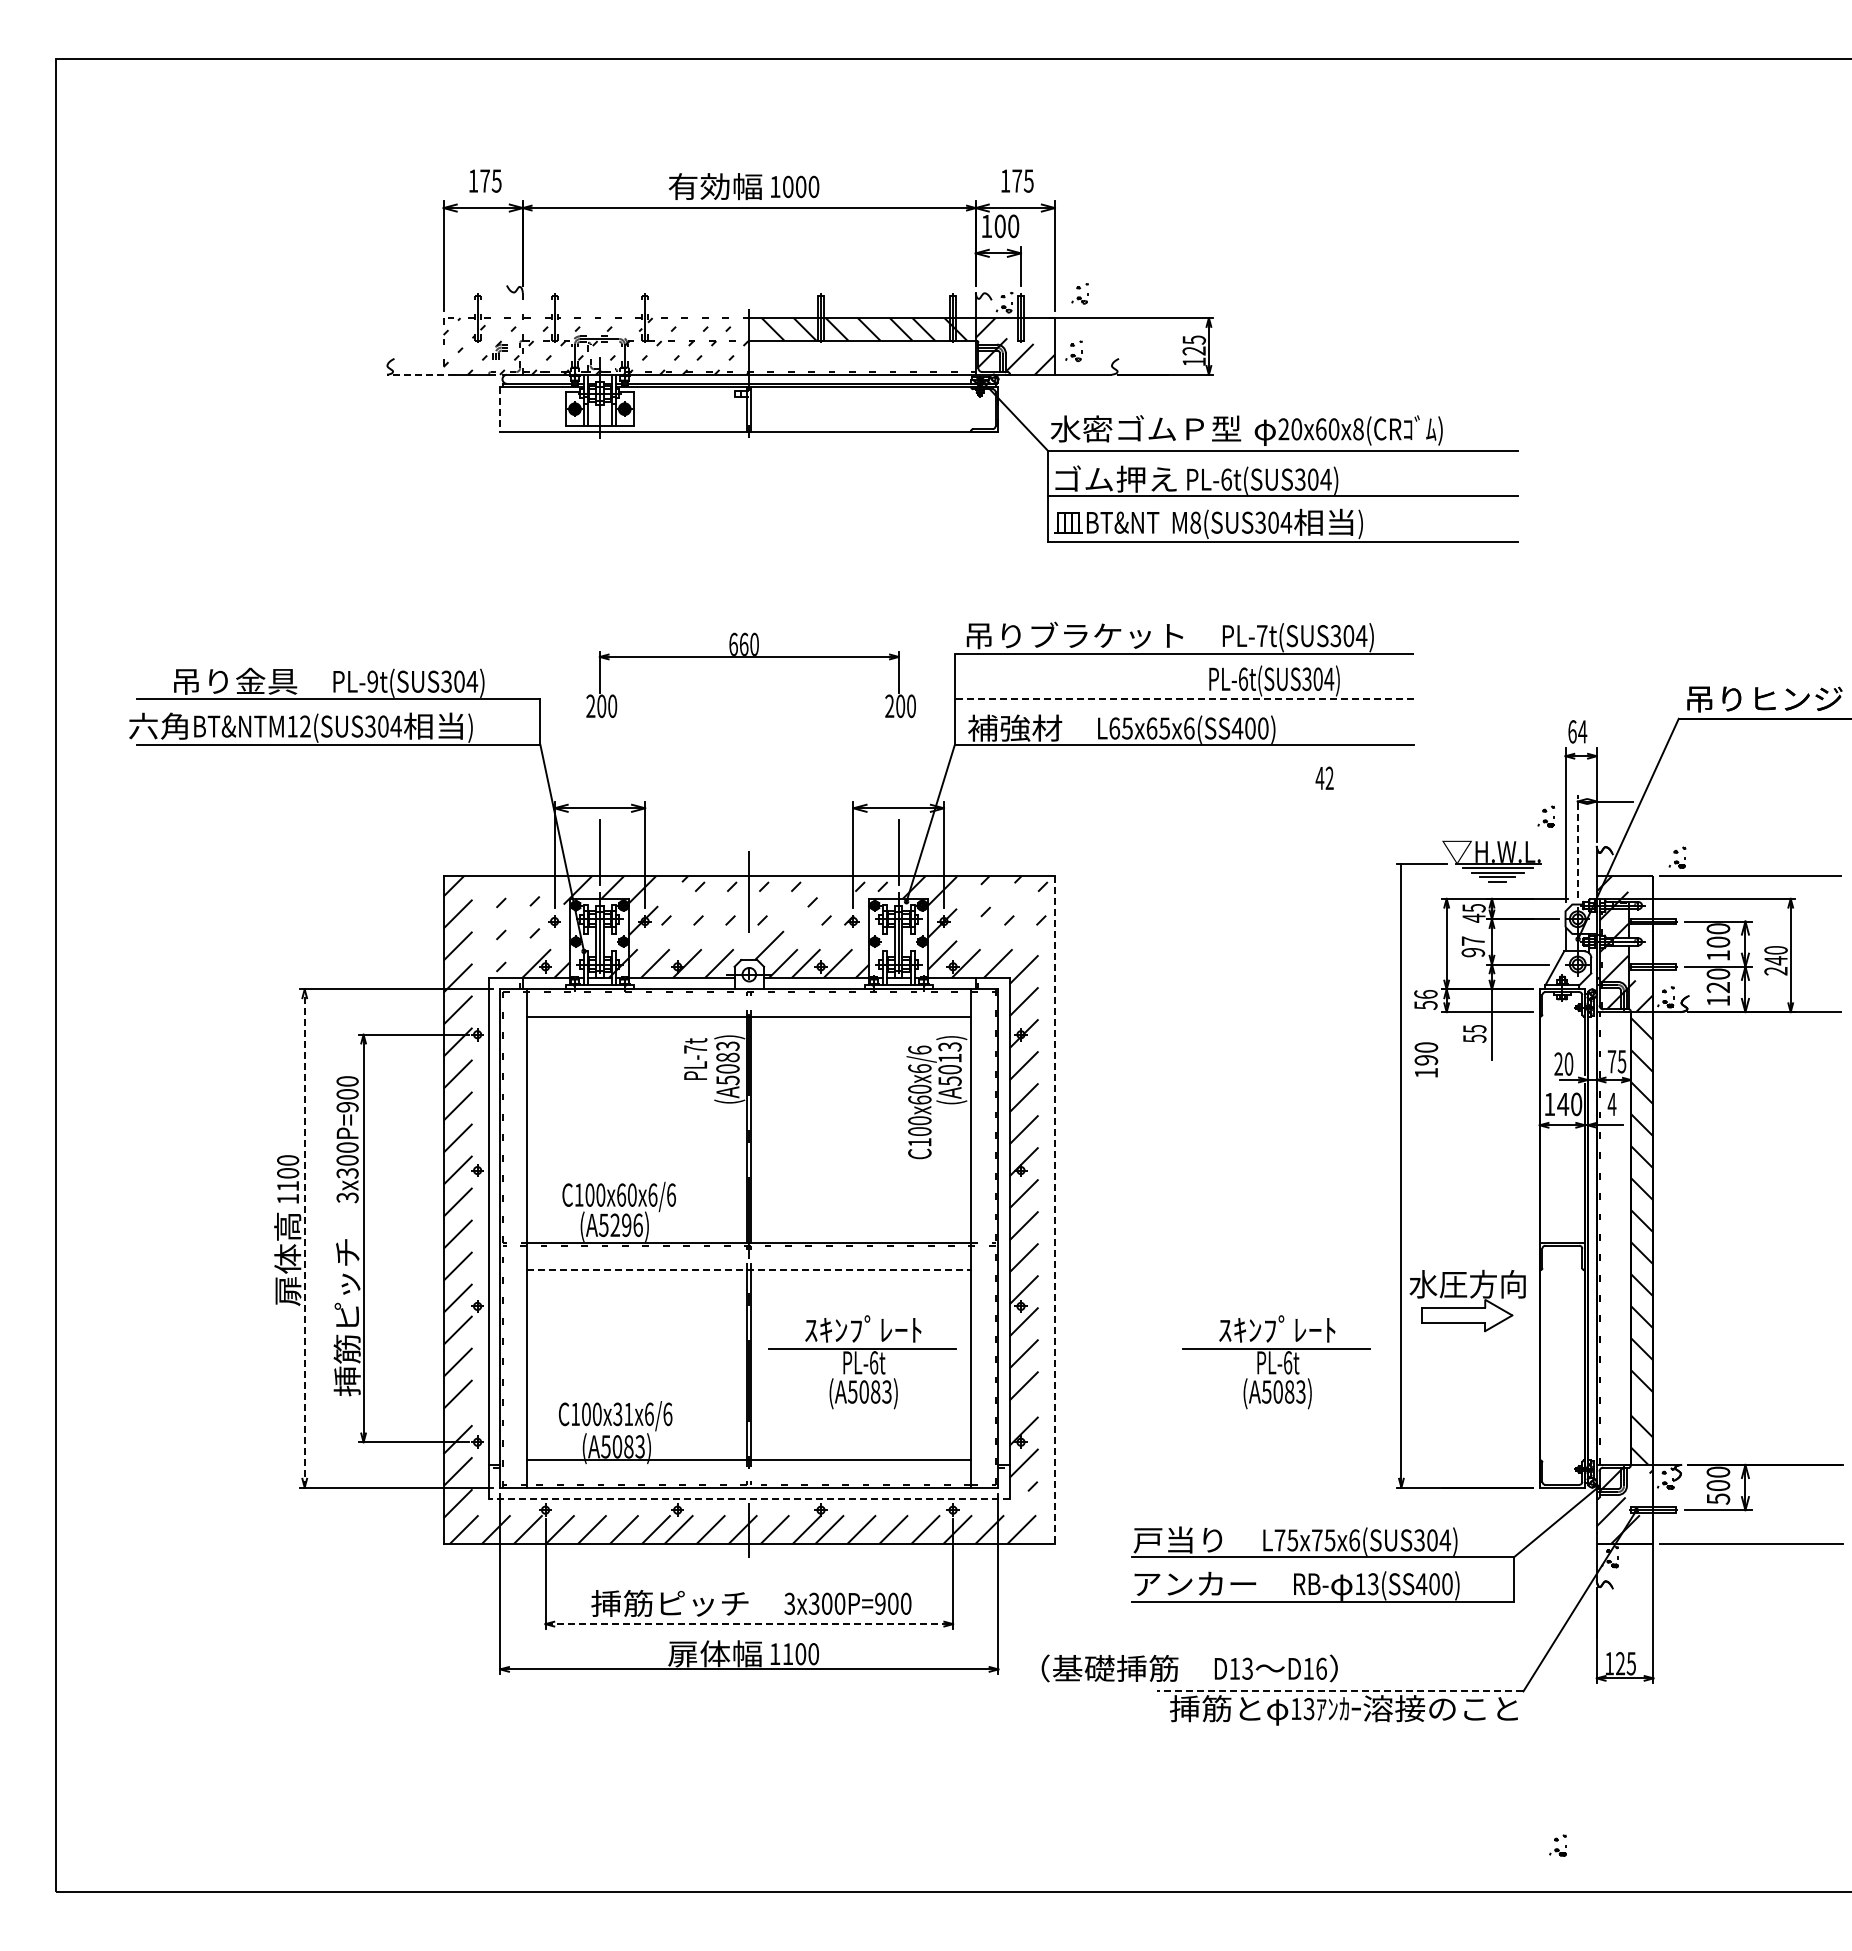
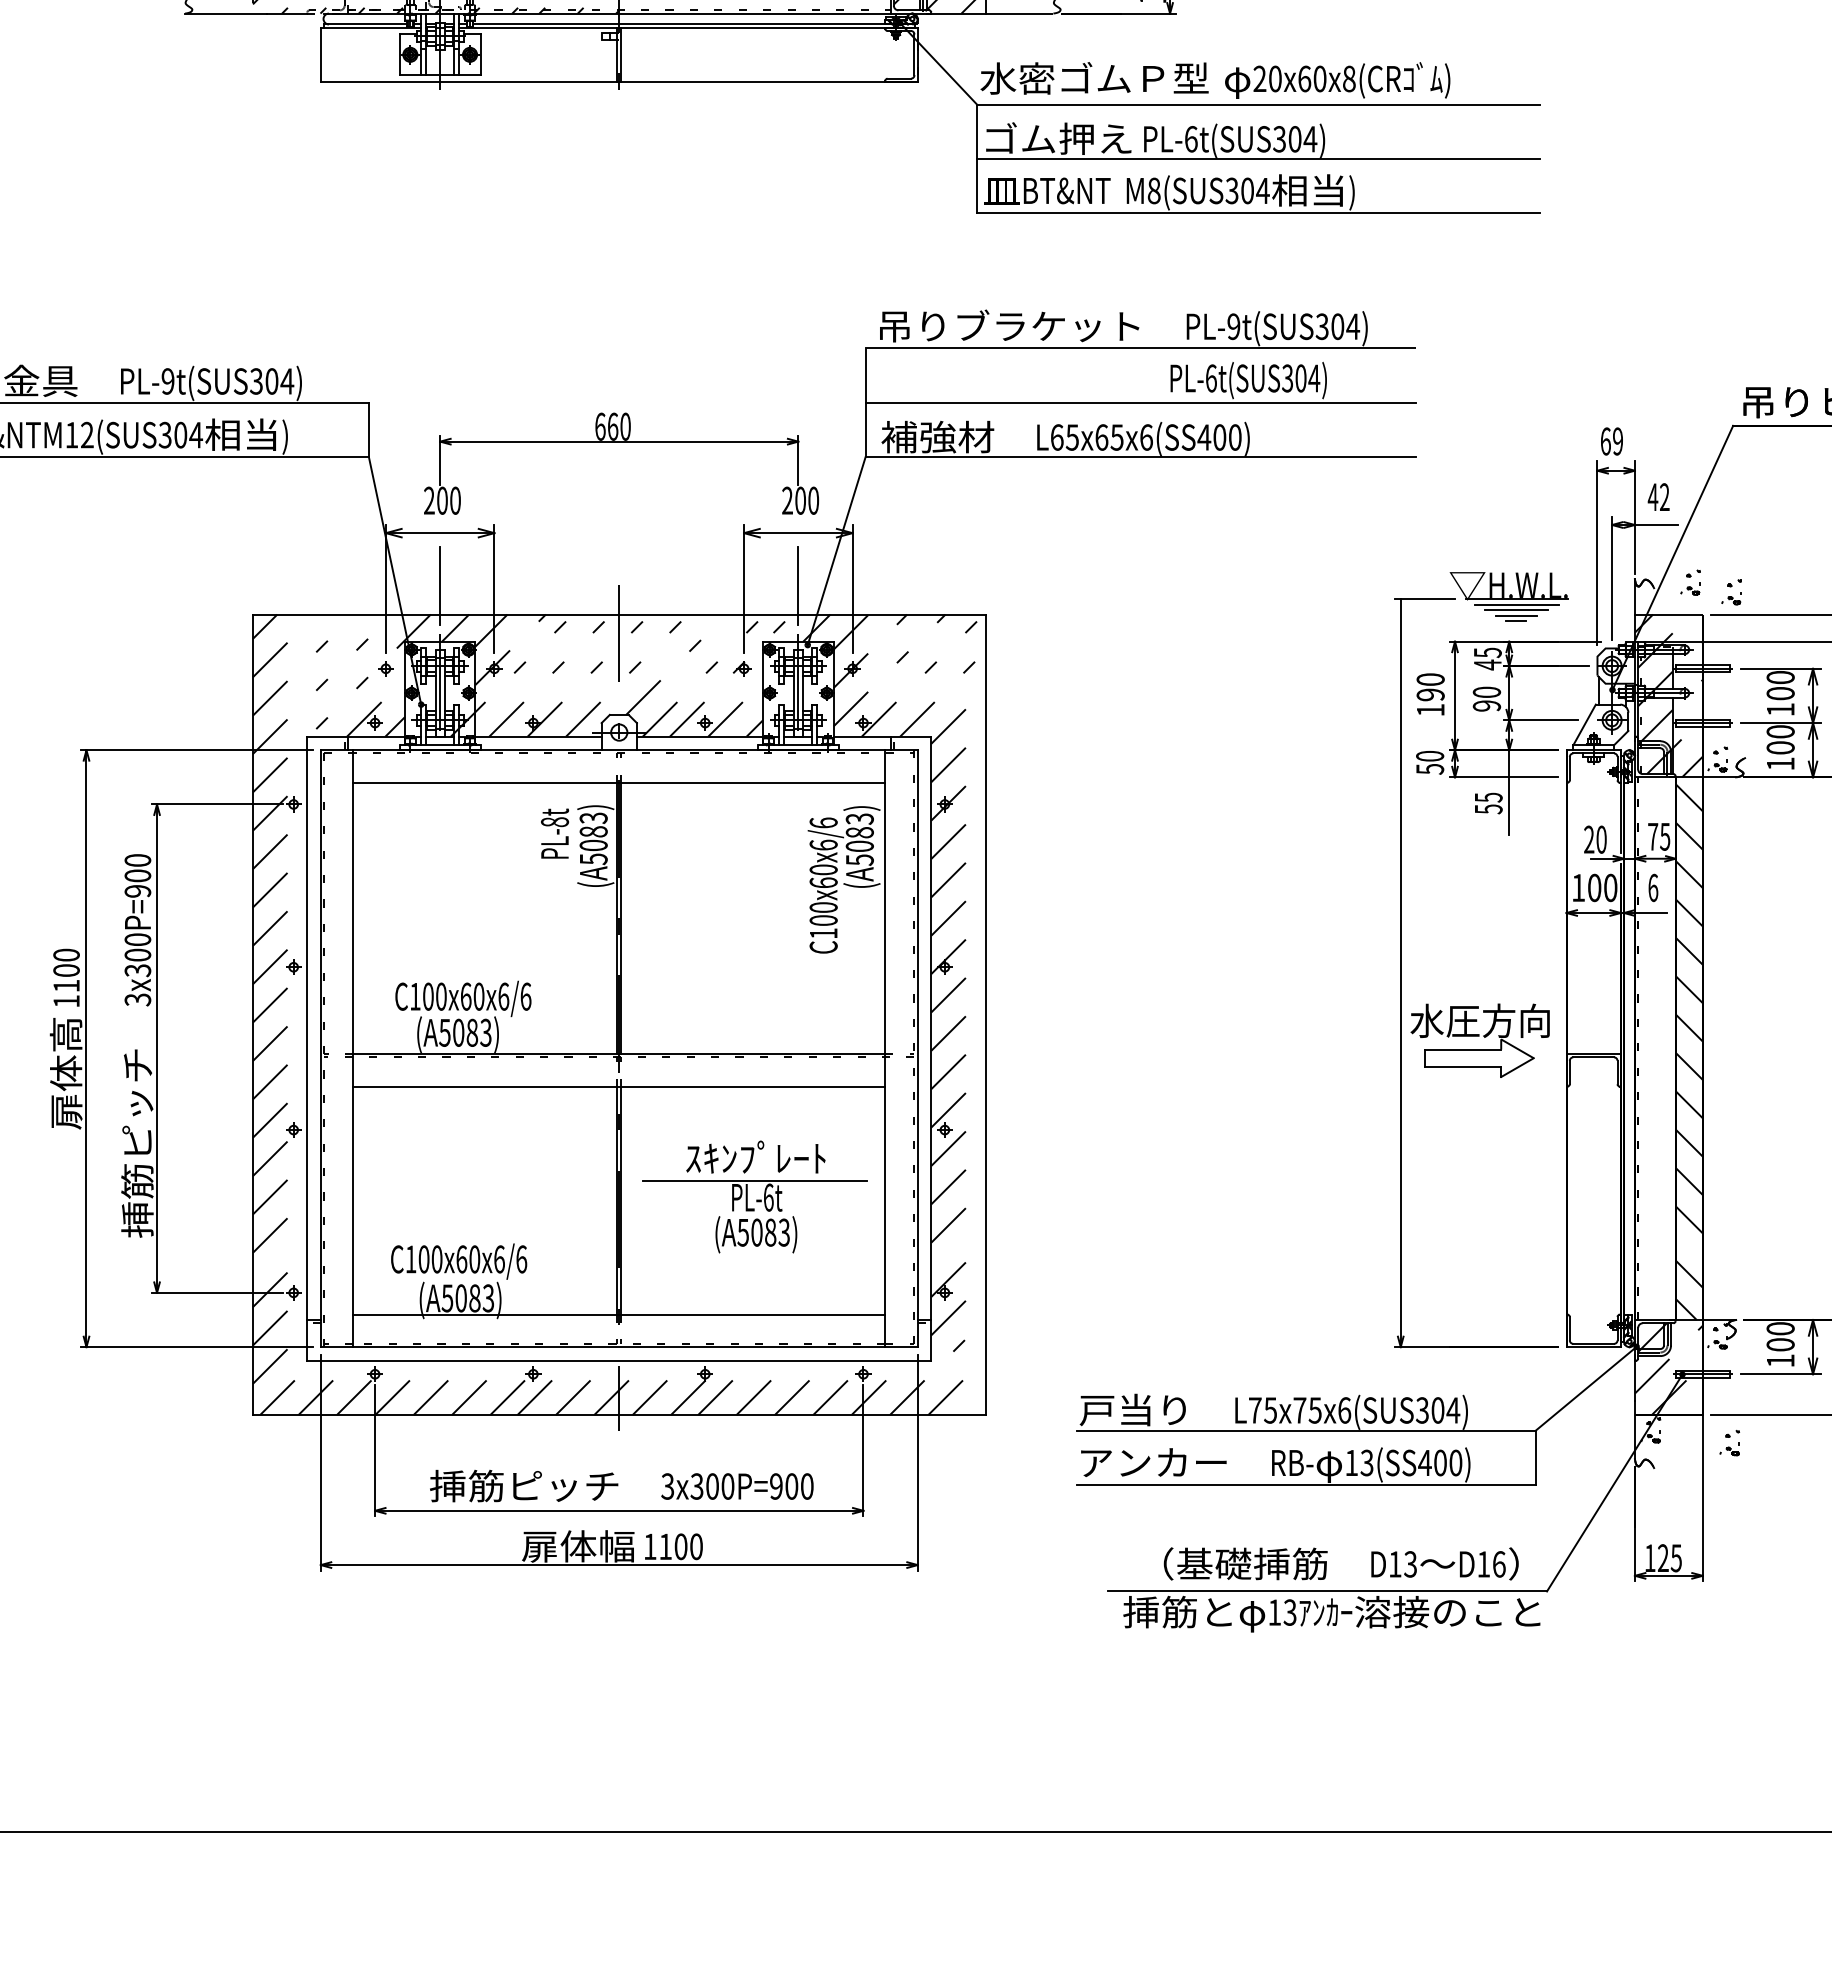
line: (421, 374) -> (226, 13), dashed -> solid
line: (500, 409) -> (321, 55), dashed -> solid
text: (1261, 636) -> (1233, 327), PL-7t(SUS304) -> PL-9t(SUS304)
part: (750, 657) -> (620, 442), moved
line: (1184, 699) -> (1140, 402), dashed -> solid
text: (1582, 731) -> (1617, 441), 64 -> 69
text: (1324, 777) -> (1658, 496), moved
part: (1545, 816) -> (1689, 582), moved
line: (1577, 846) -> (1611, 578), dashed -> solid
text: (1473, 940) -> (1487, 691), 97 -> 90
text: (1718, 987) -> (1780, 747), 120 -> 100
text: (1425, 994) -> (1429, 756), 56 -> 50
text: (695, 1049) -> (554, 822), PL-7t -> PL-8t
text: (949, 1057) -> (859, 831), (A5013) -> (A5083)
text: (1426, 1059) -> (1430, 693), moved
text: (1563, 1104) -> (1595, 888), 140 -> 100
text: (1611, 1104) -> (1652, 888), 4 -> 6
line: (1054, 1210) -> (985, 1015), dashed -> solid
text: (626, 1225) -> (472, 1033), (A5296) -> (A5083)
line: (304, 1238) -> (86, 1048), dashed -> solid
line: (749, 1270) -> (619, 1087), dashed -> solid
part: (1467, 1300) -> (1479, 1040), moved
part: (1276, 1362) -> (1251, 1197), removed
text: (623, 1414) -> (468, 1259), C100x31x6/6 -> C100x60x6/6
line: (748, 1498) -> (618, 1360), dashed -> solid
text: (1718, 1498) -> (1780, 1360), 500 -> 100
line: (749, 1624) -> (619, 1511), dashed -> solid
text: (1189, 1668) -> (1340, 1563), moved
line: (1339, 1691) -> (1326, 1591), dashed -> solid
part: (1557, 1845) -> (1729, 1442), moved

